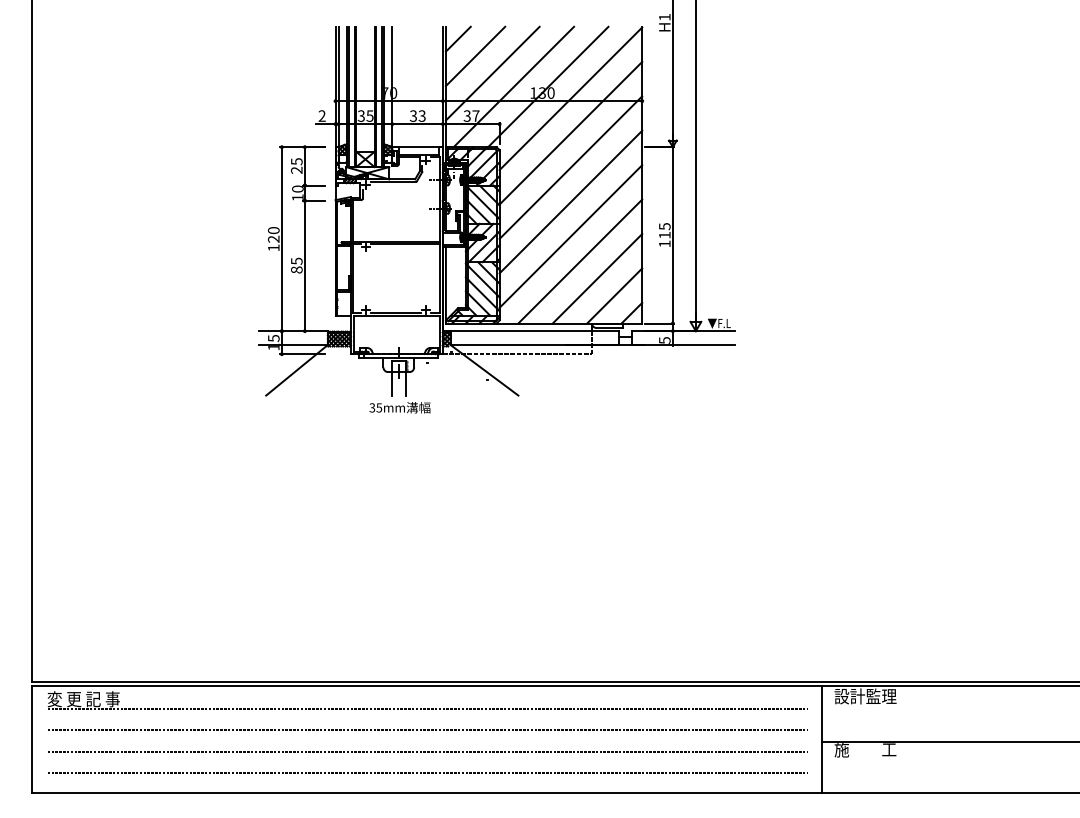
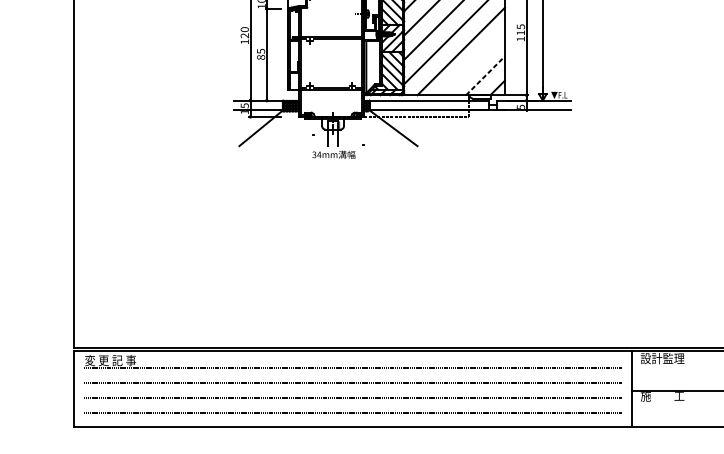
line: (597, 278) -> (473, 63), removed
line: (614, 295) -> (485, 75), solid -> dashed
text: (379, 407) -> (319, 154), 35mm -> 34mm

